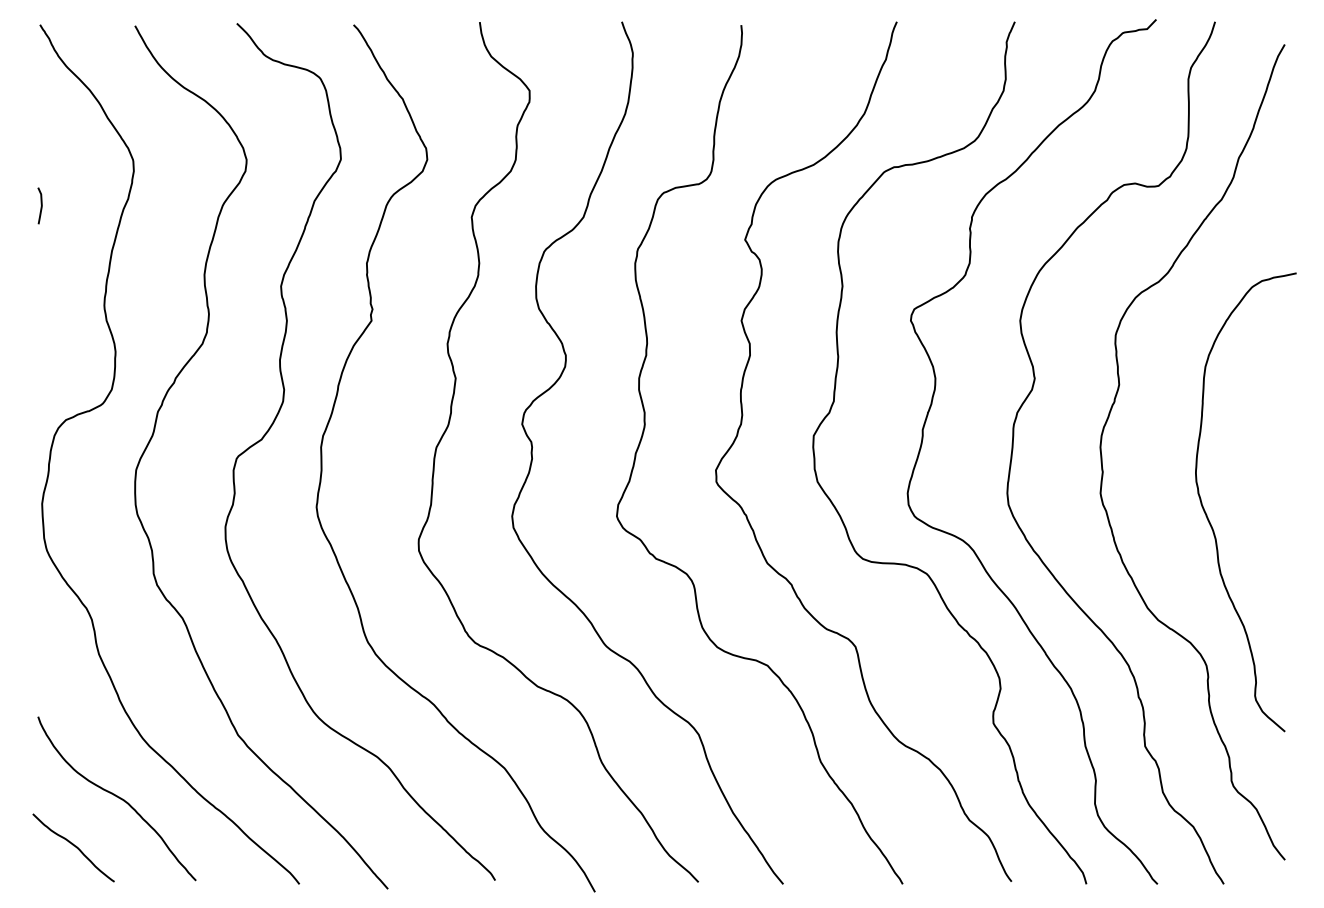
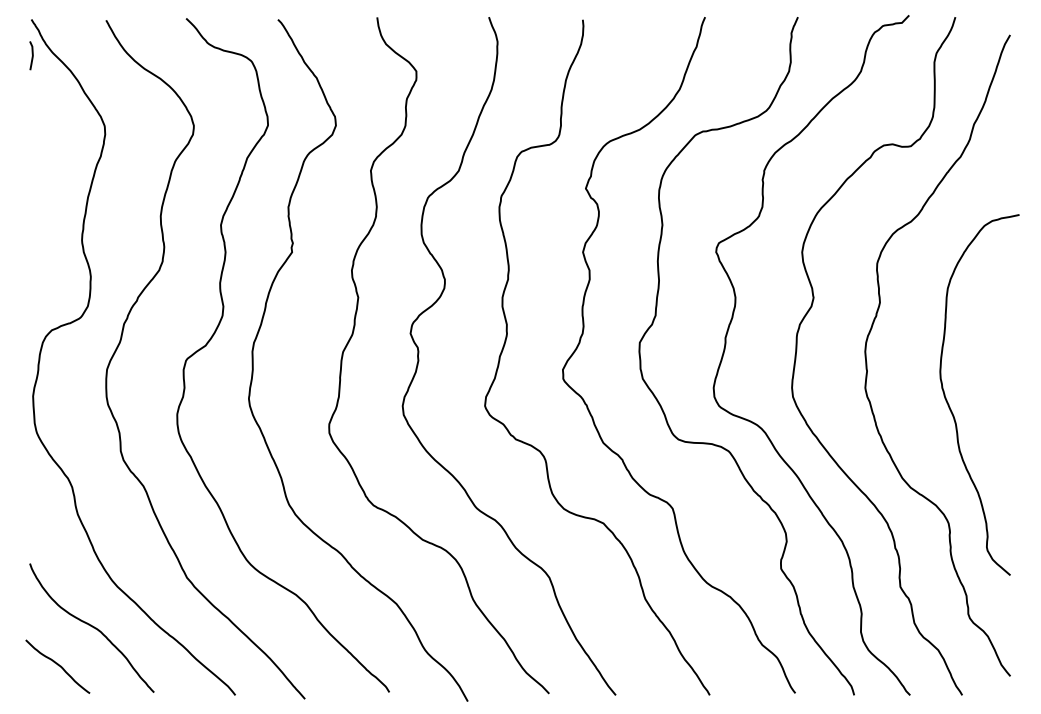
curve: (40, 204) -> (31, 54), moved

